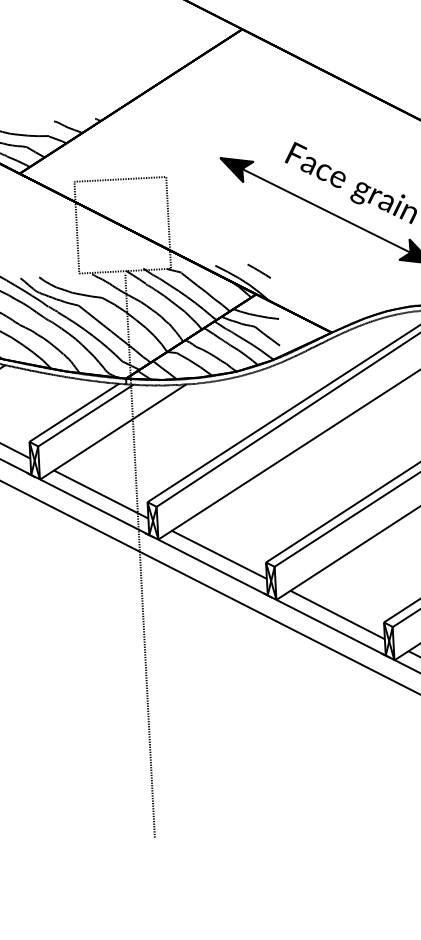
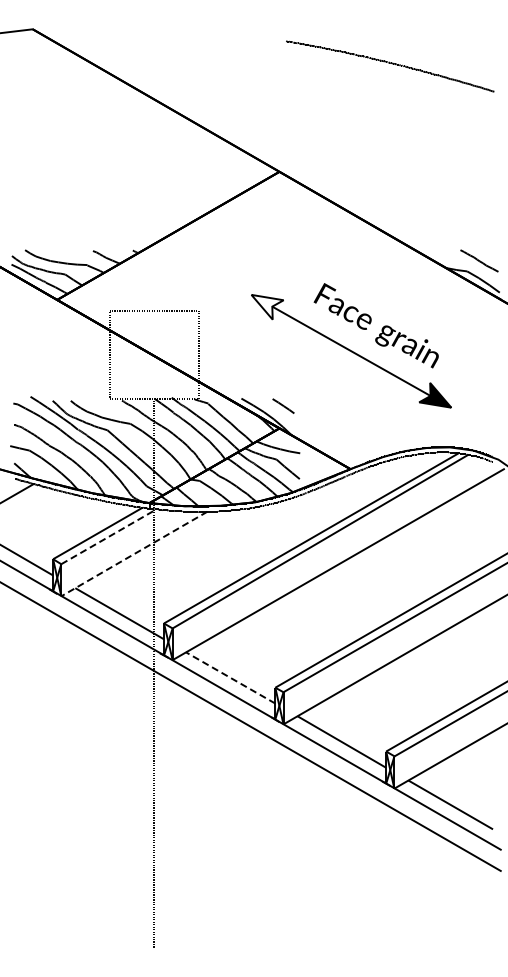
fill: (237, 169) -> (267, 306), removed
line: (85, 415) -> (108, 536), solid -> dashed
line: (112, 432) -> (133, 554), solid -> dashed
line: (219, 554) -> (230, 677), solid -> dashed

